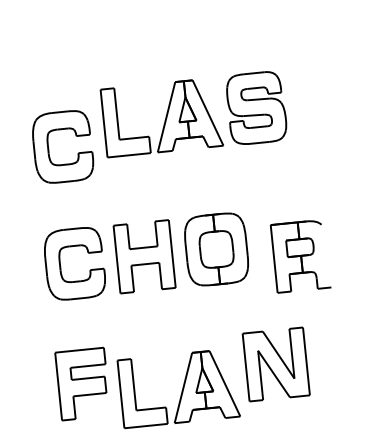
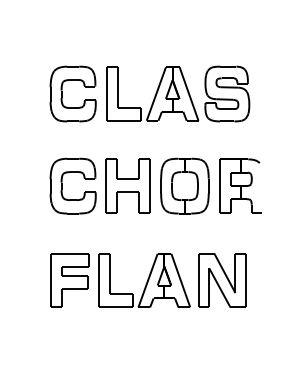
part: (194, 113) -> (178, 93), moved
part: (300, 255) -> (240, 185), moved
part: (178, 388) -> (144, 280), moved

